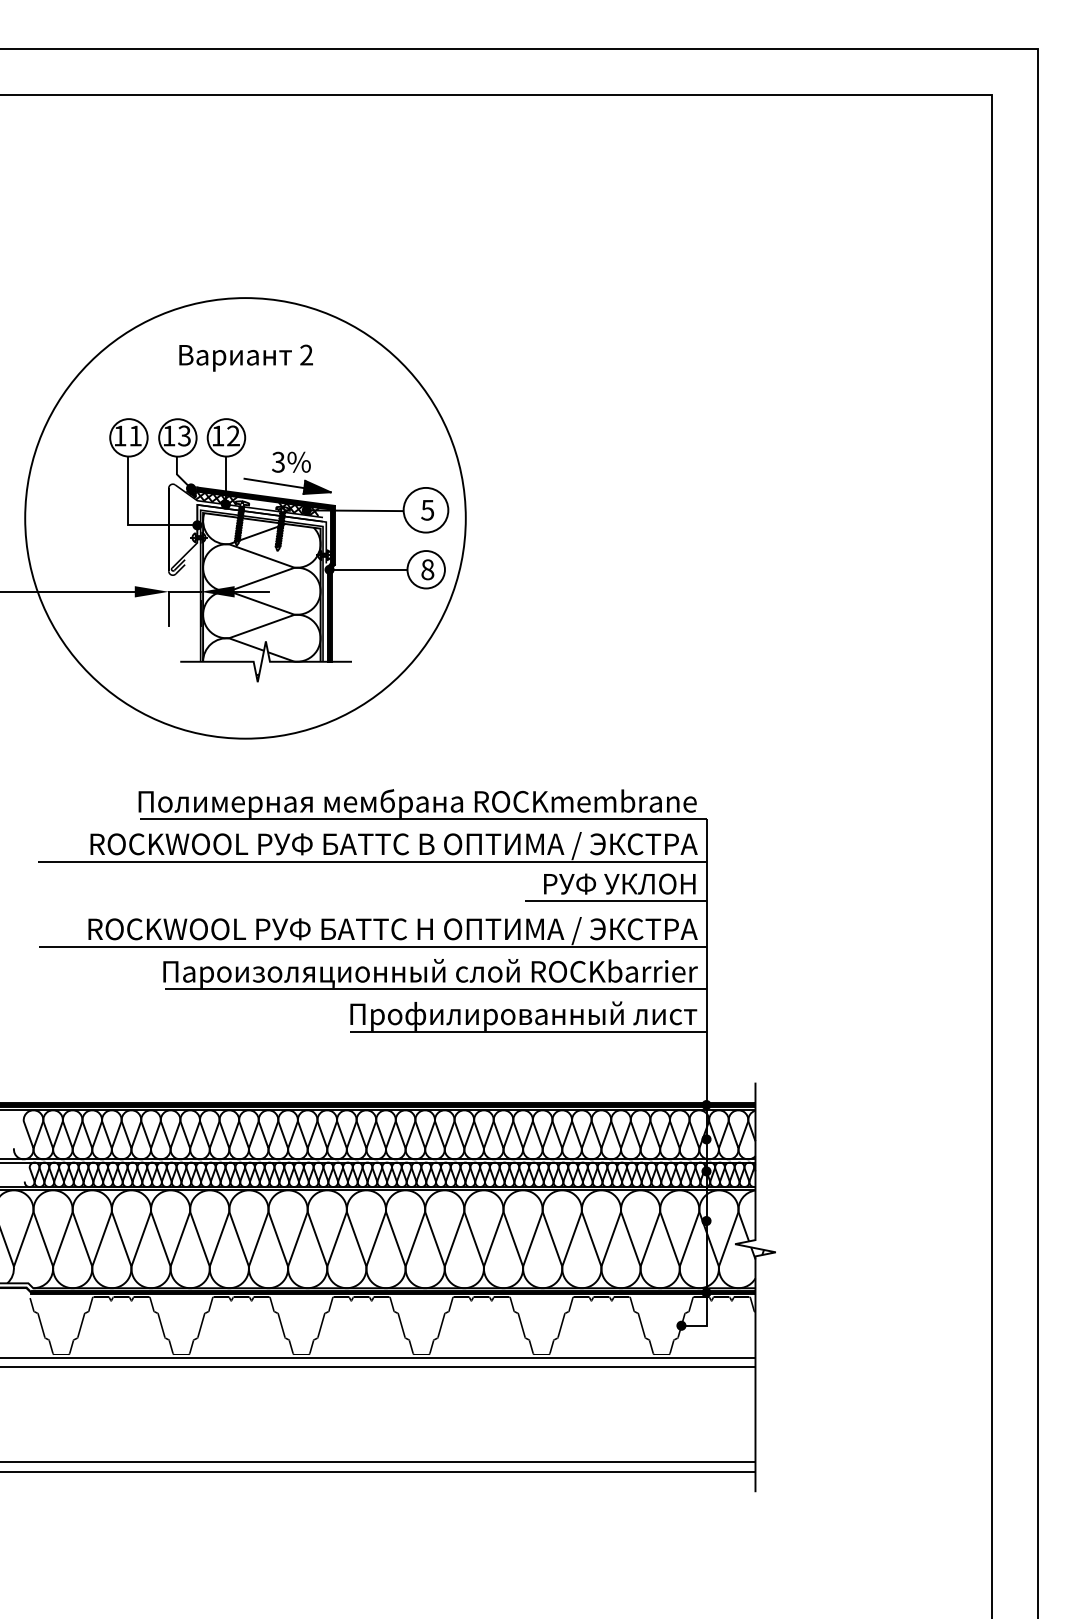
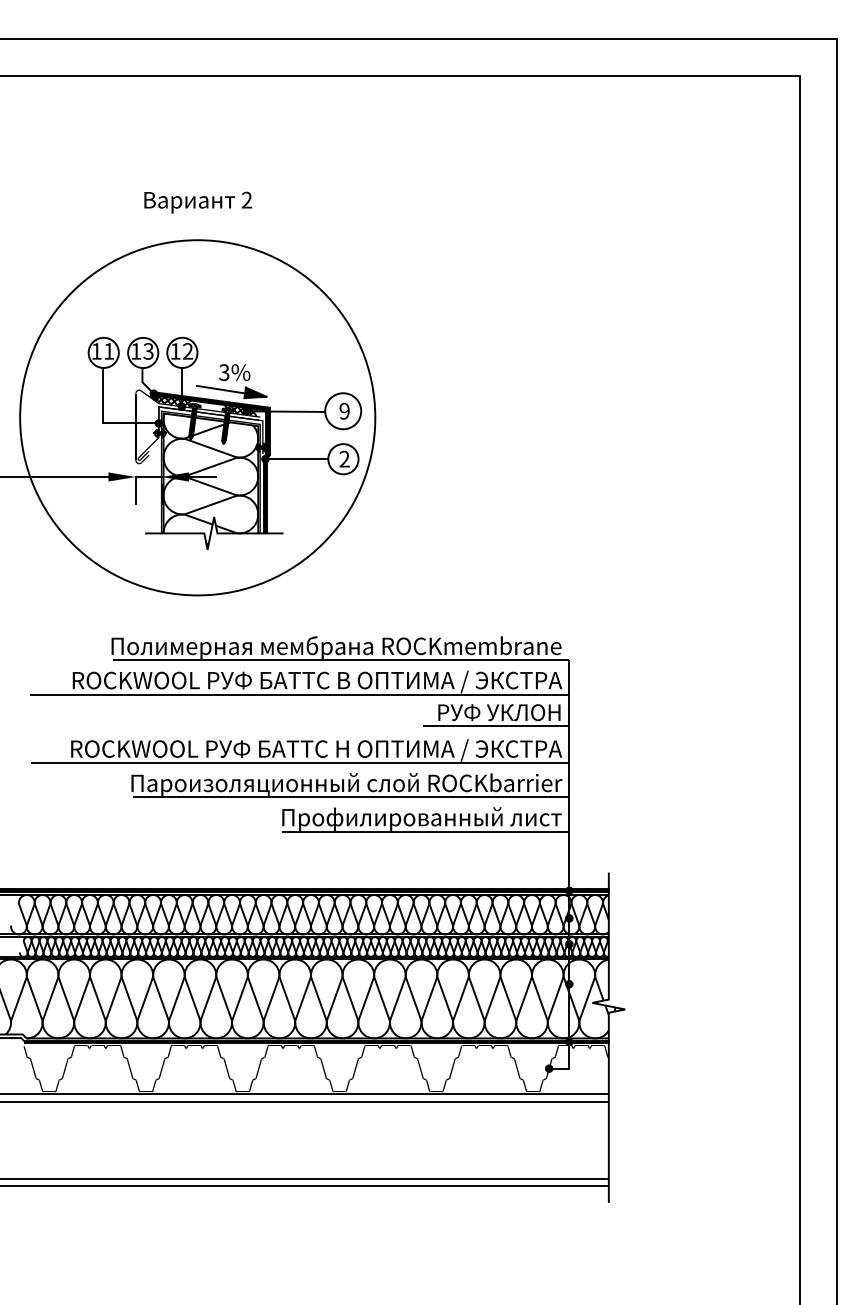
text: (246, 357) -> (198, 202), moved
text: (427, 509) -> (344, 410), 5 -> 9
text: (427, 568) -> (344, 458), 8 -> 2

